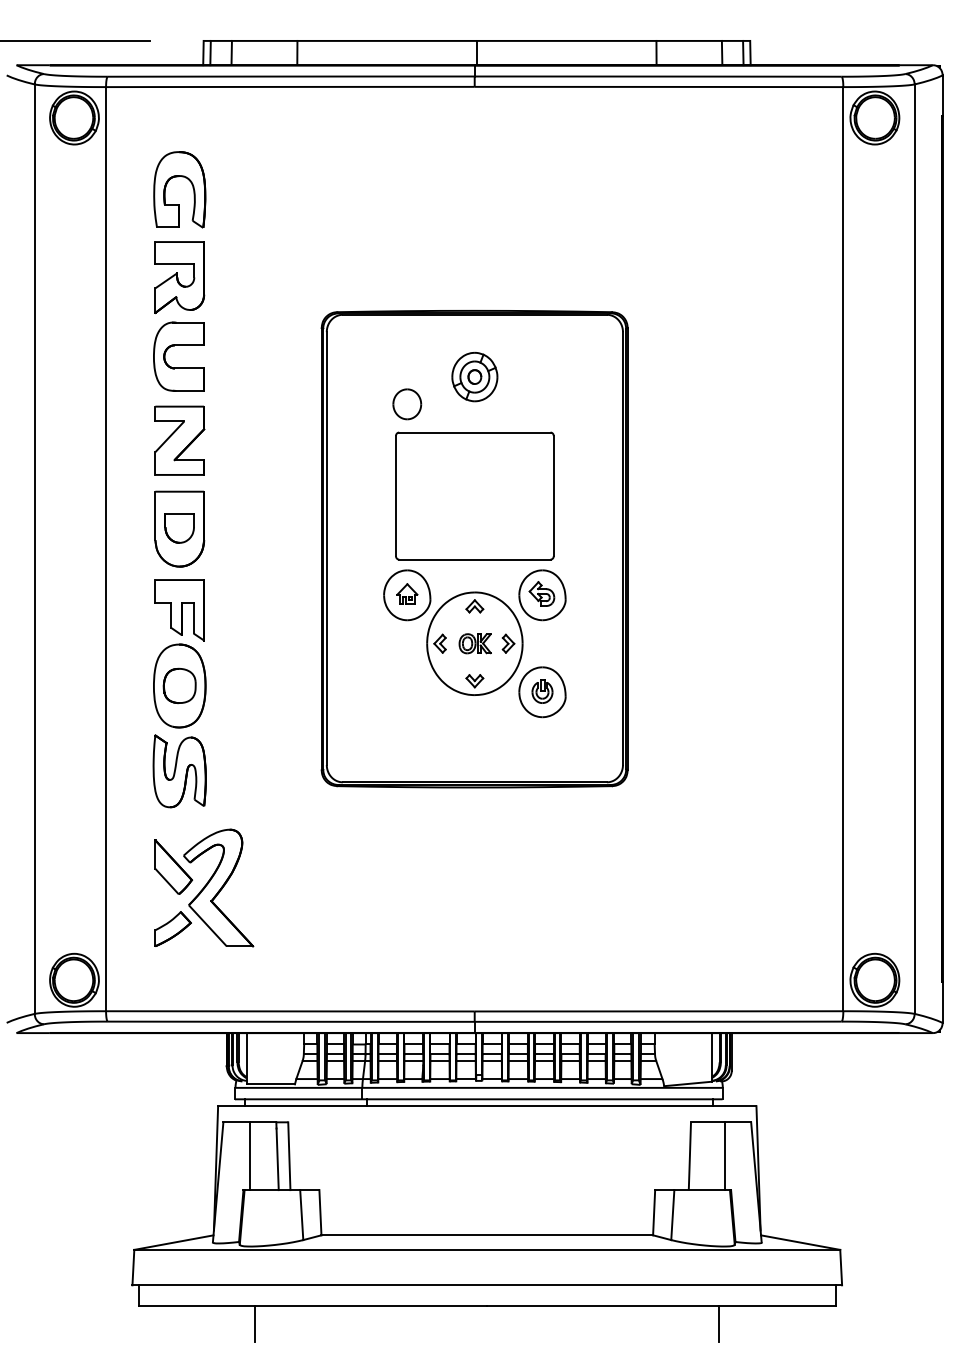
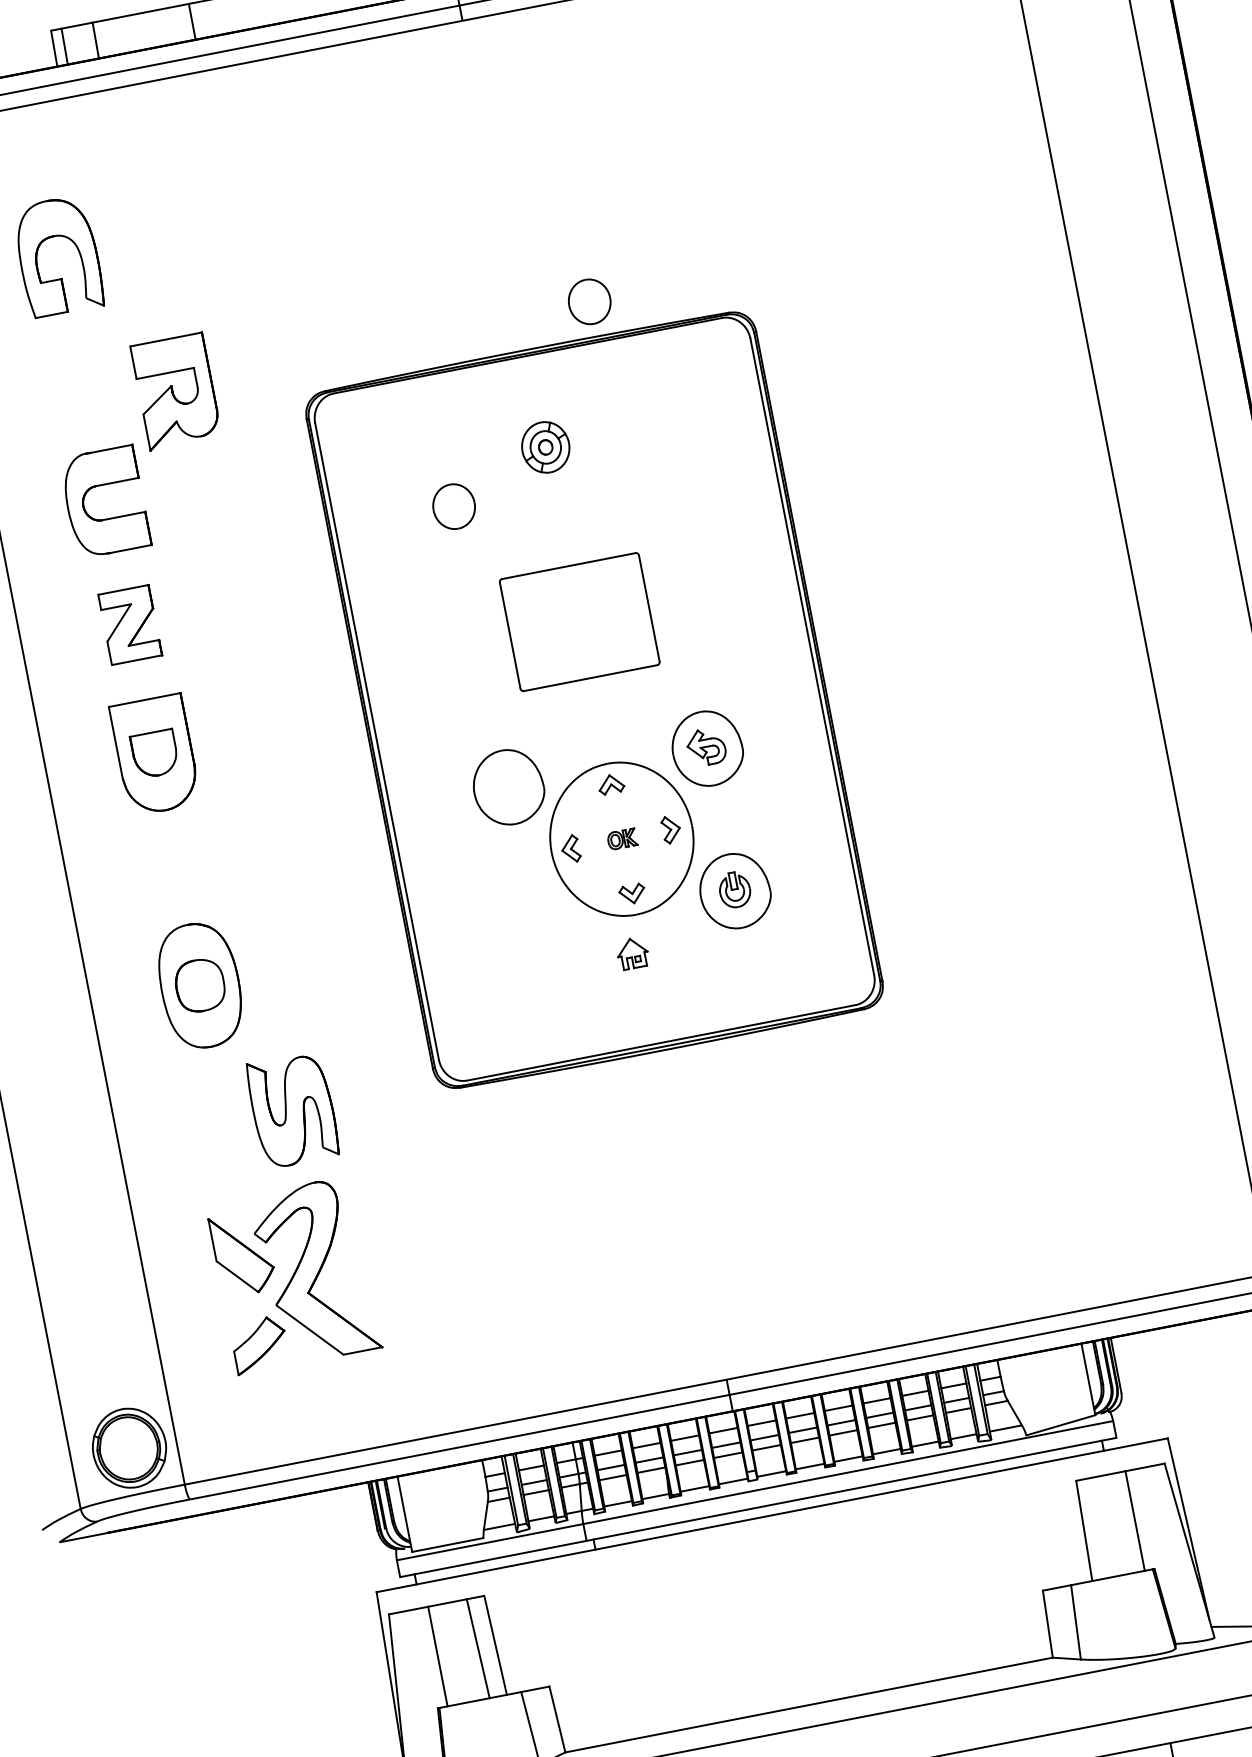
part: (179, 277) -> (175, 391), moved
part: (522, 287) -> (590, 302), added
part: (474, 377) -> (545, 447), size x0.7
part: (179, 440) -> (129, 624), size x0.7
part: (474, 495) -> (578, 621), size x0.6
part: (407, 593) -> (632, 952), moved
part: (179, 610) -> (178, 874), removed
part: (474, 643) -> (621, 838), size x0.6
part: (179, 771) -> (292, 1110), moved

